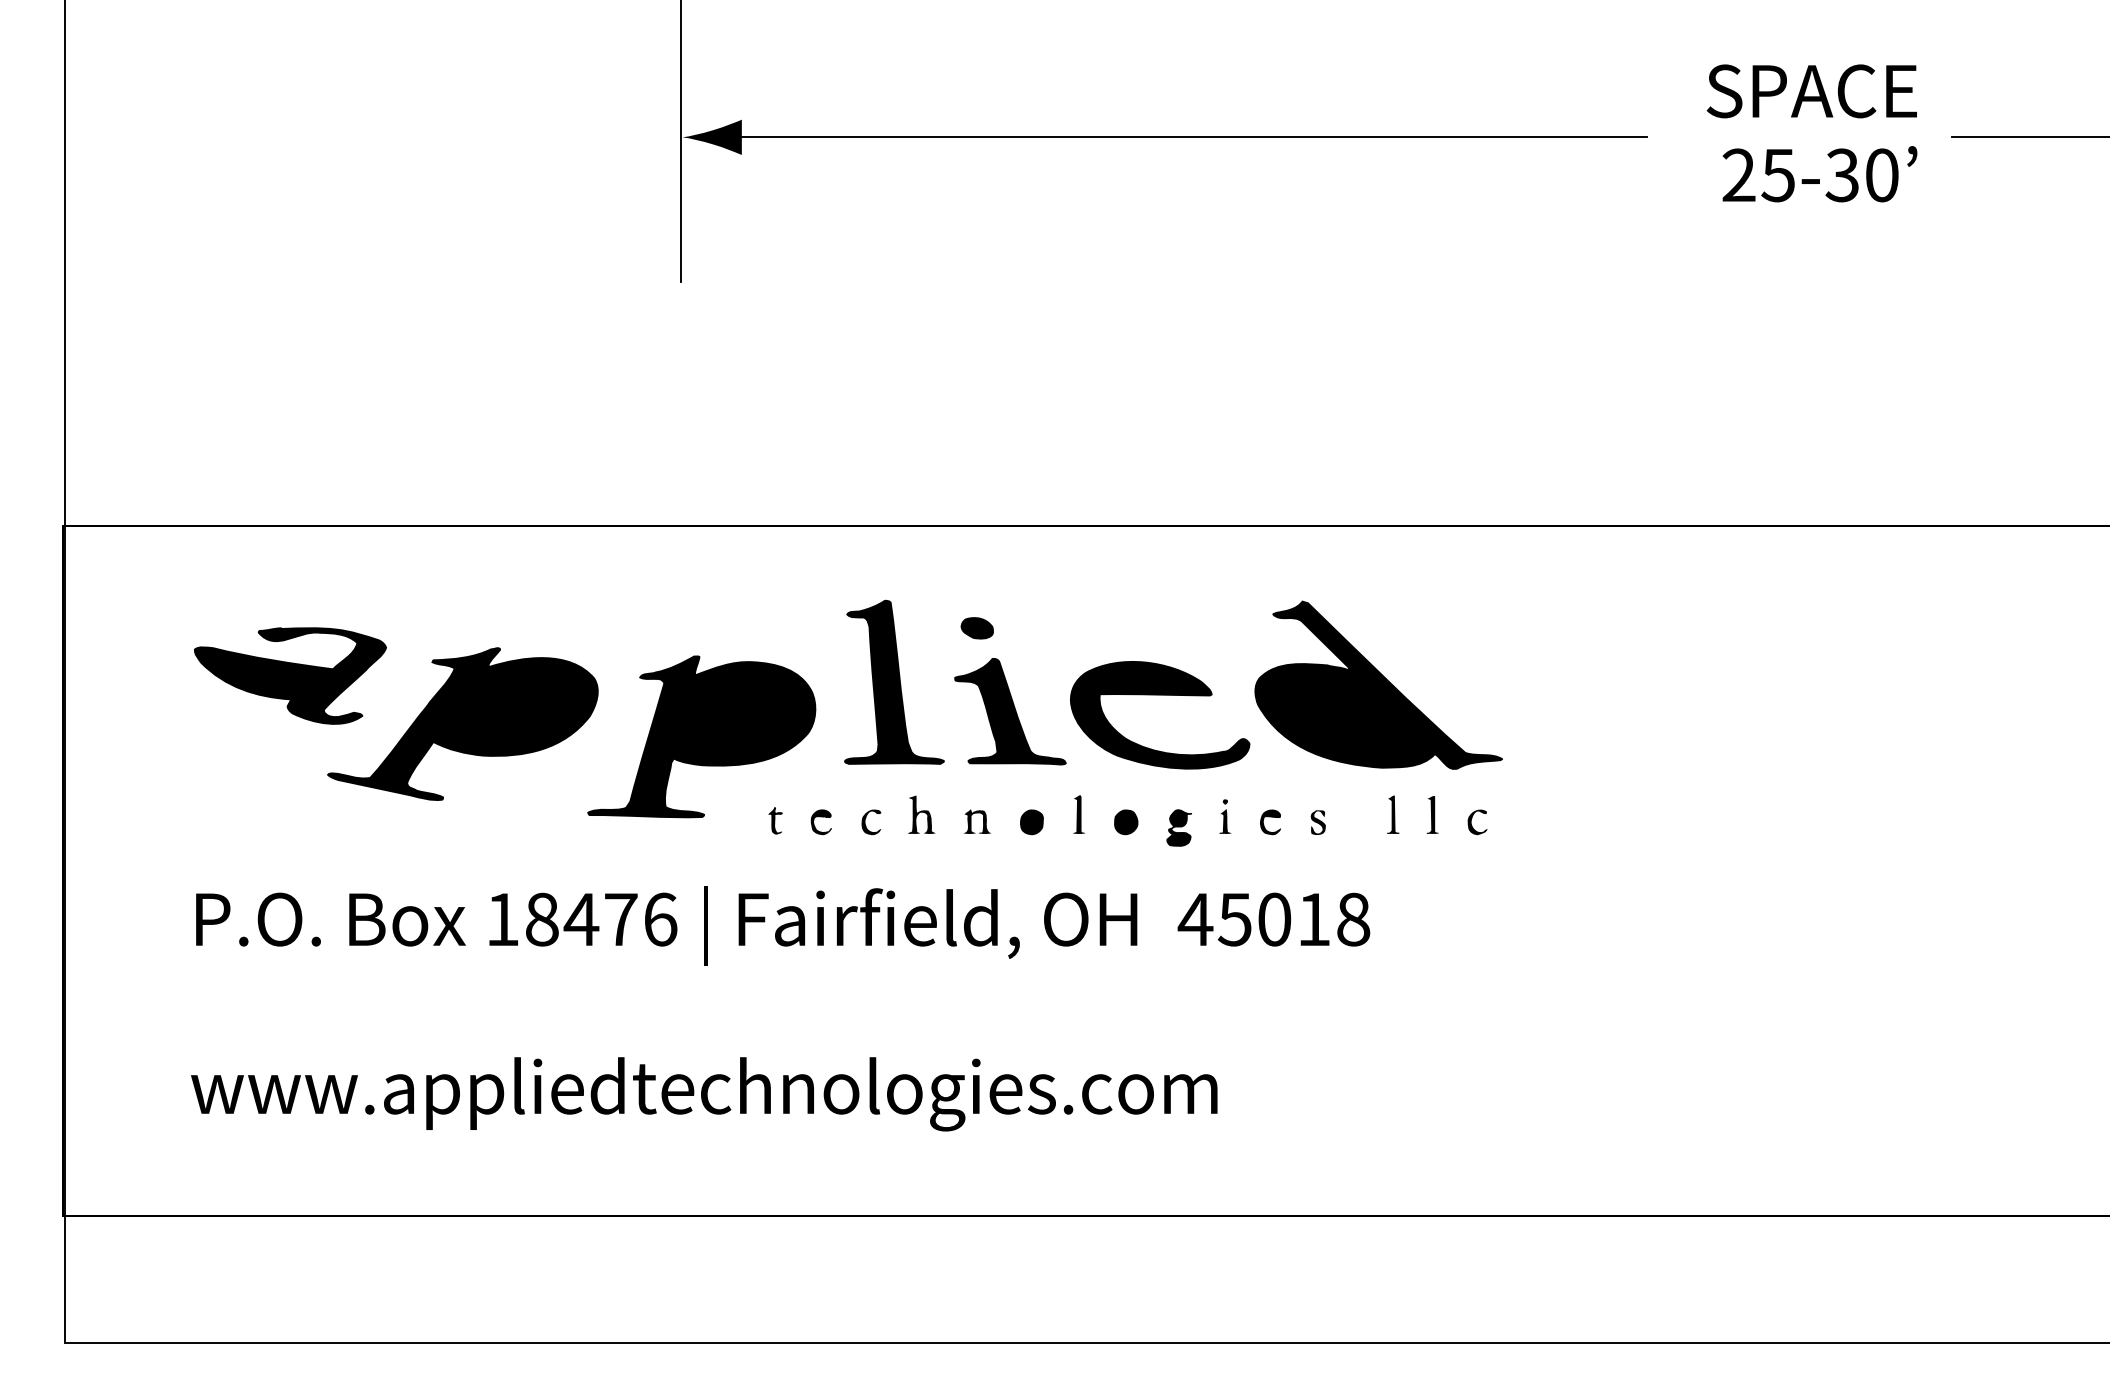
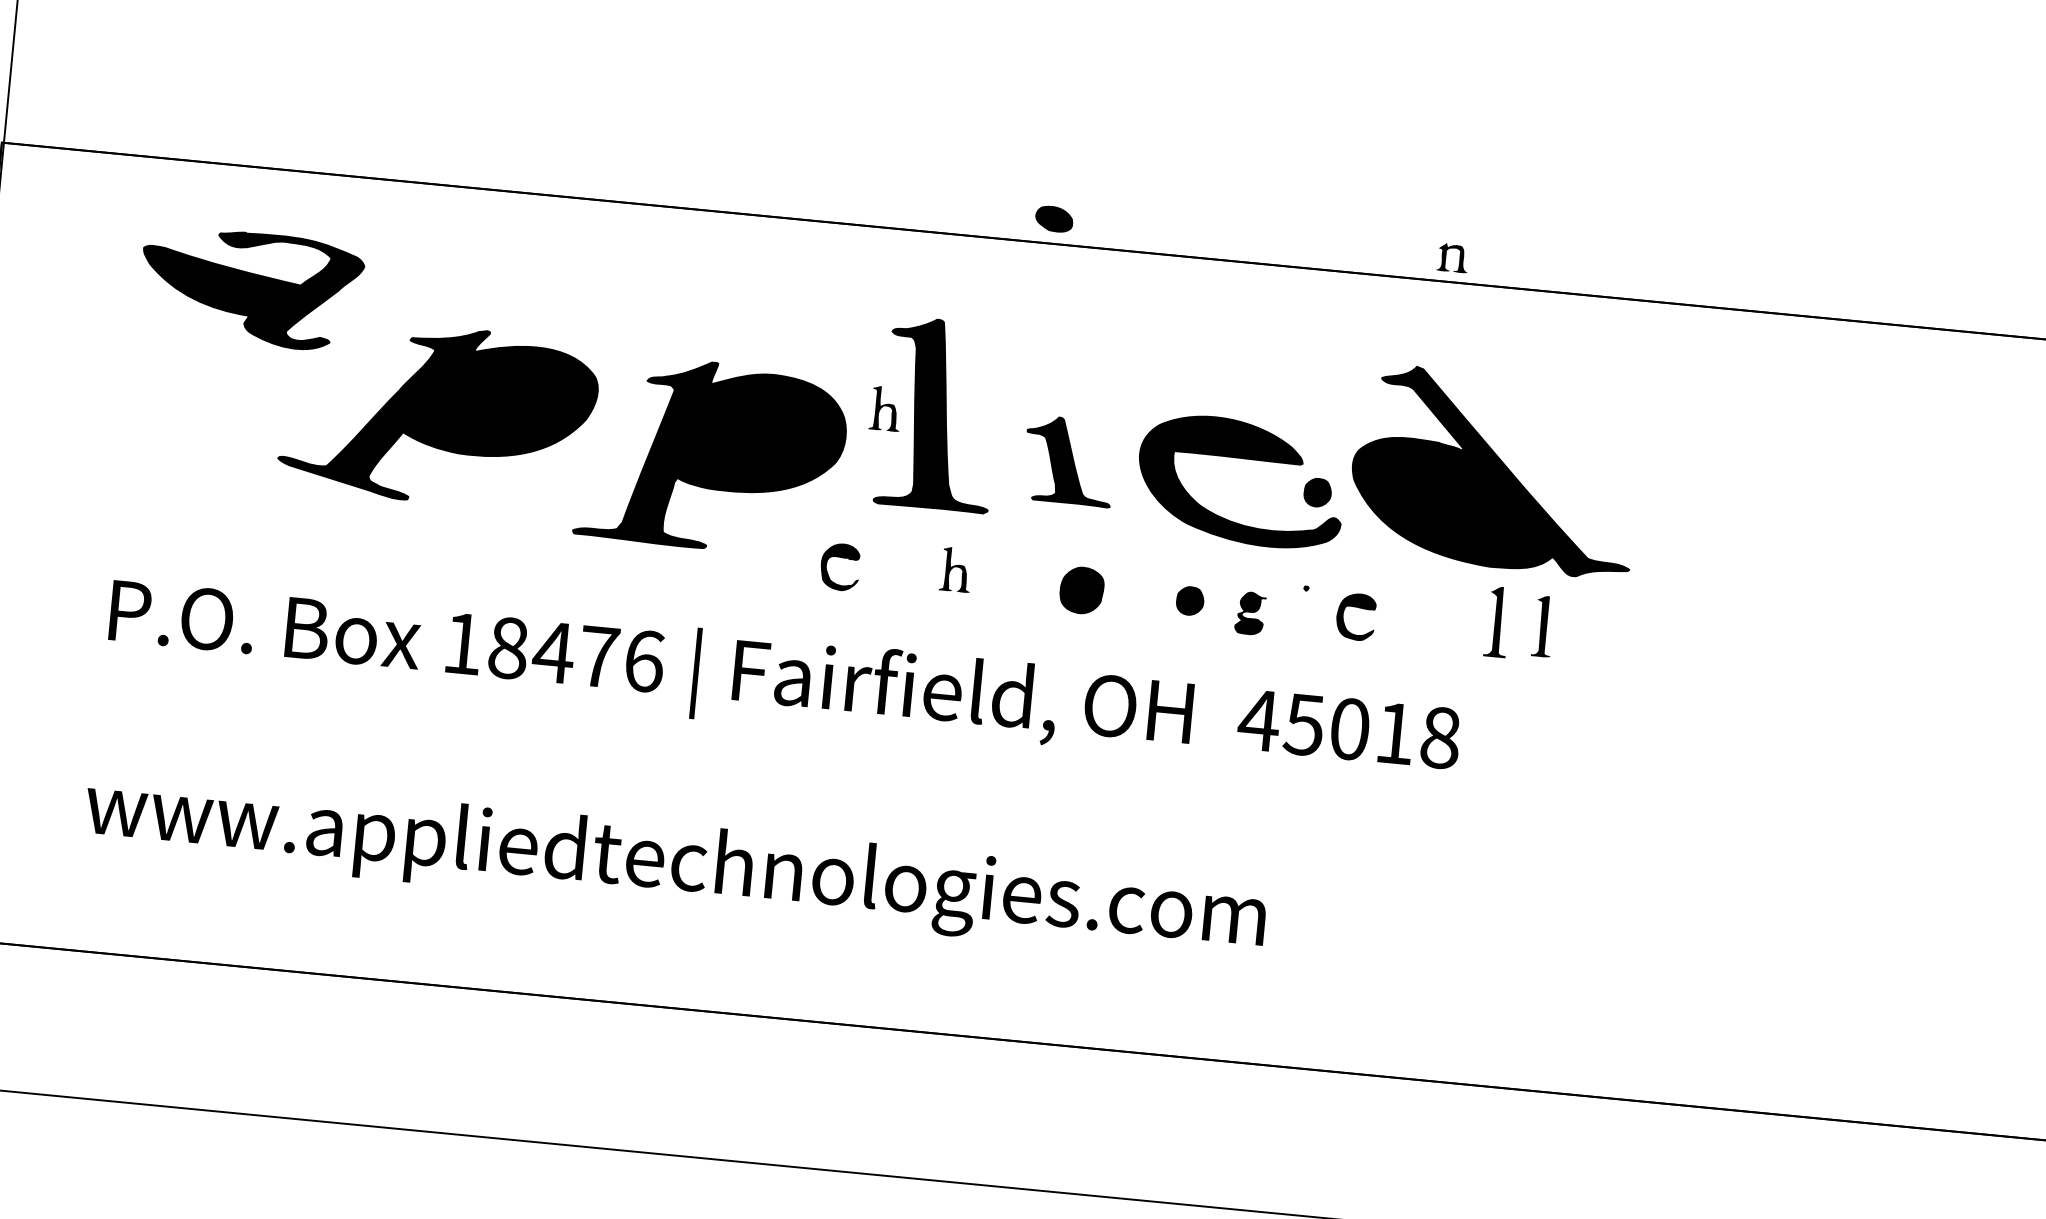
part: (976, 628) -> (1053, 219), moved
part: (290, 675) -> (251, 288), moved
part: (847, 681) -> (885, 408), added
part: (1010, 711) -> (1069, 460), size x0.7
part: (1227, 718) -> (1318, 492), added
fill: (1078, 814) -> (1136, 586), removed
part: (1393, 814) -> (1498, 621), size x1.6
part: (1432, 814) -> (1542, 625), size x1.4
part: (775, 820) -> (787, 560), removed
part: (976, 821) -> (1451, 257), moved
fill: (1225, 821) -> (1304, 611), removed
part: (820, 822) -> (838, 567), size x1.6
fill: (871, 822) -> (897, 573), removed
part: (1031, 822) -> (1081, 590), size x1.6
part: (1270, 822) -> (1355, 617), size x1.6
fill: (1317, 822) -> (1409, 622), removed
fill: (1477, 822) -> (1593, 640), removed

